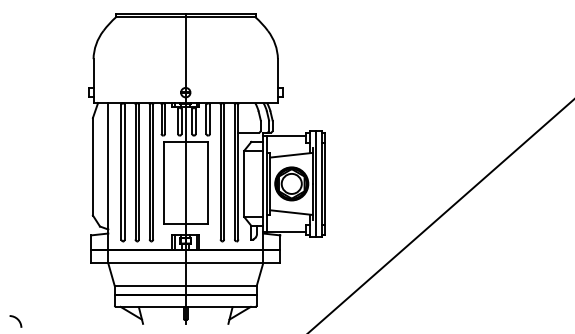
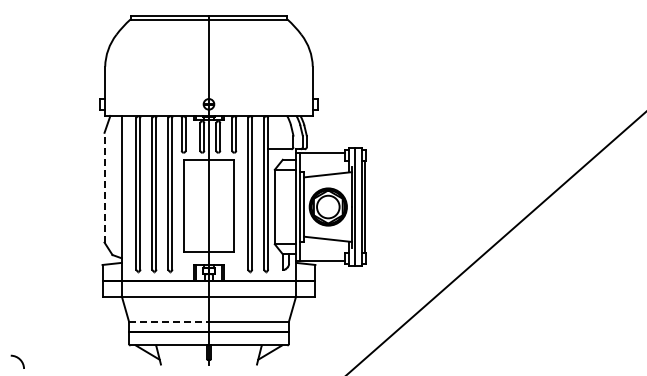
line: (92, 166) -> (104, 187), solid -> dashed
line: (150, 286) -> (169, 322), solid -> dashed

